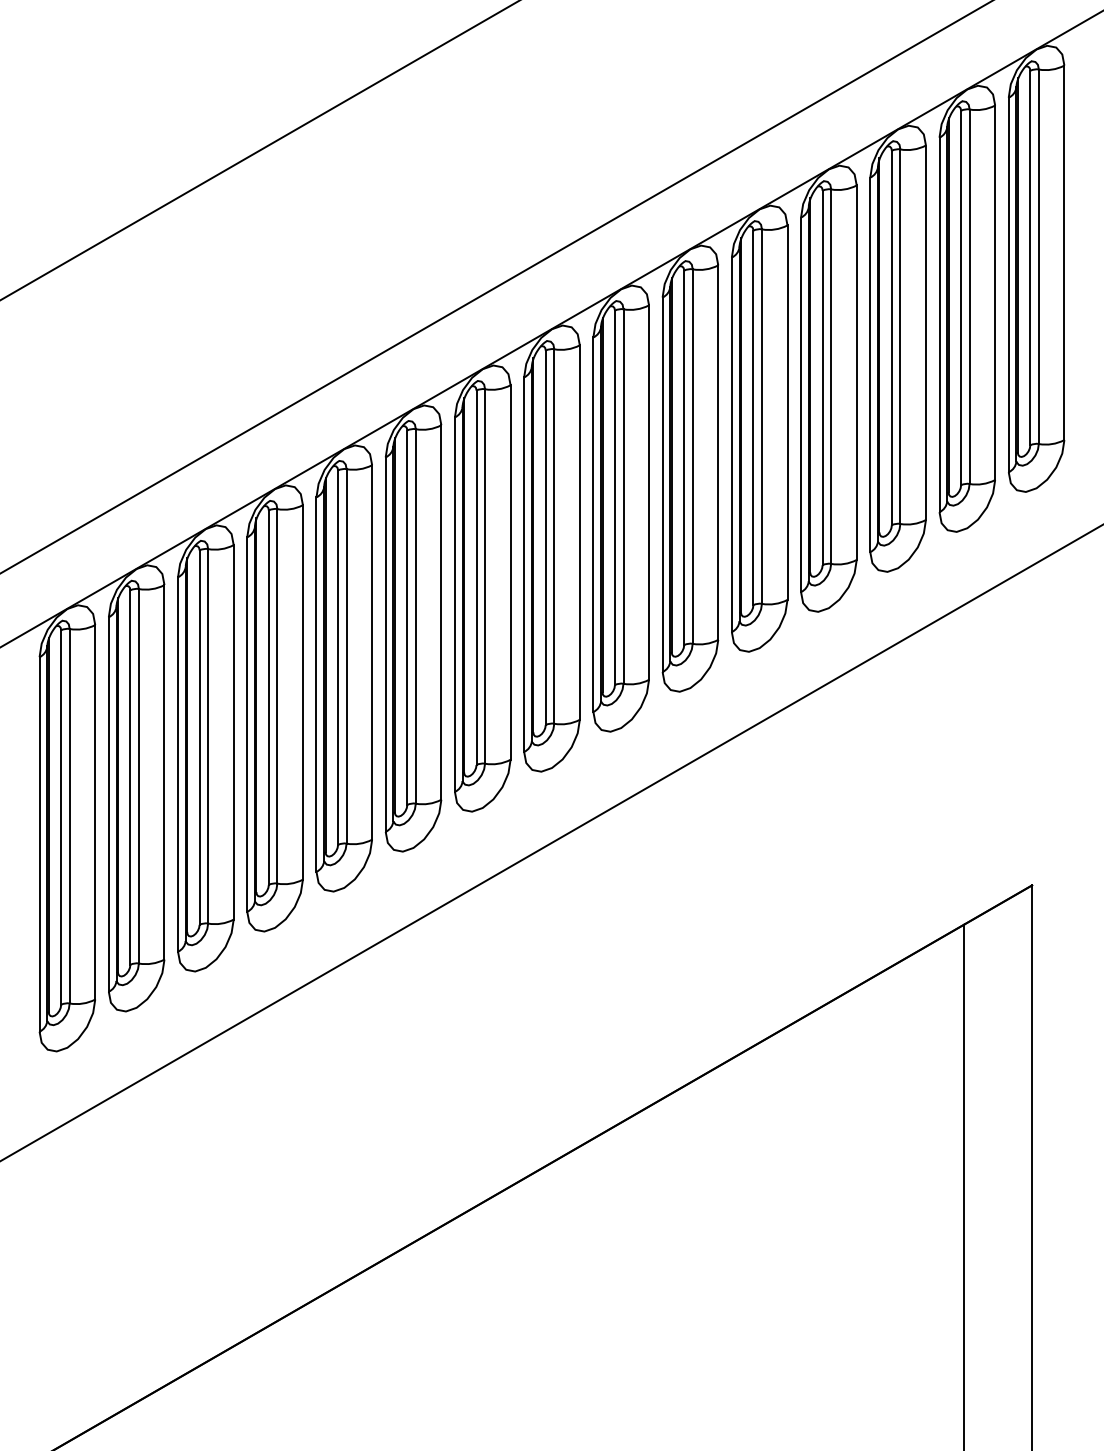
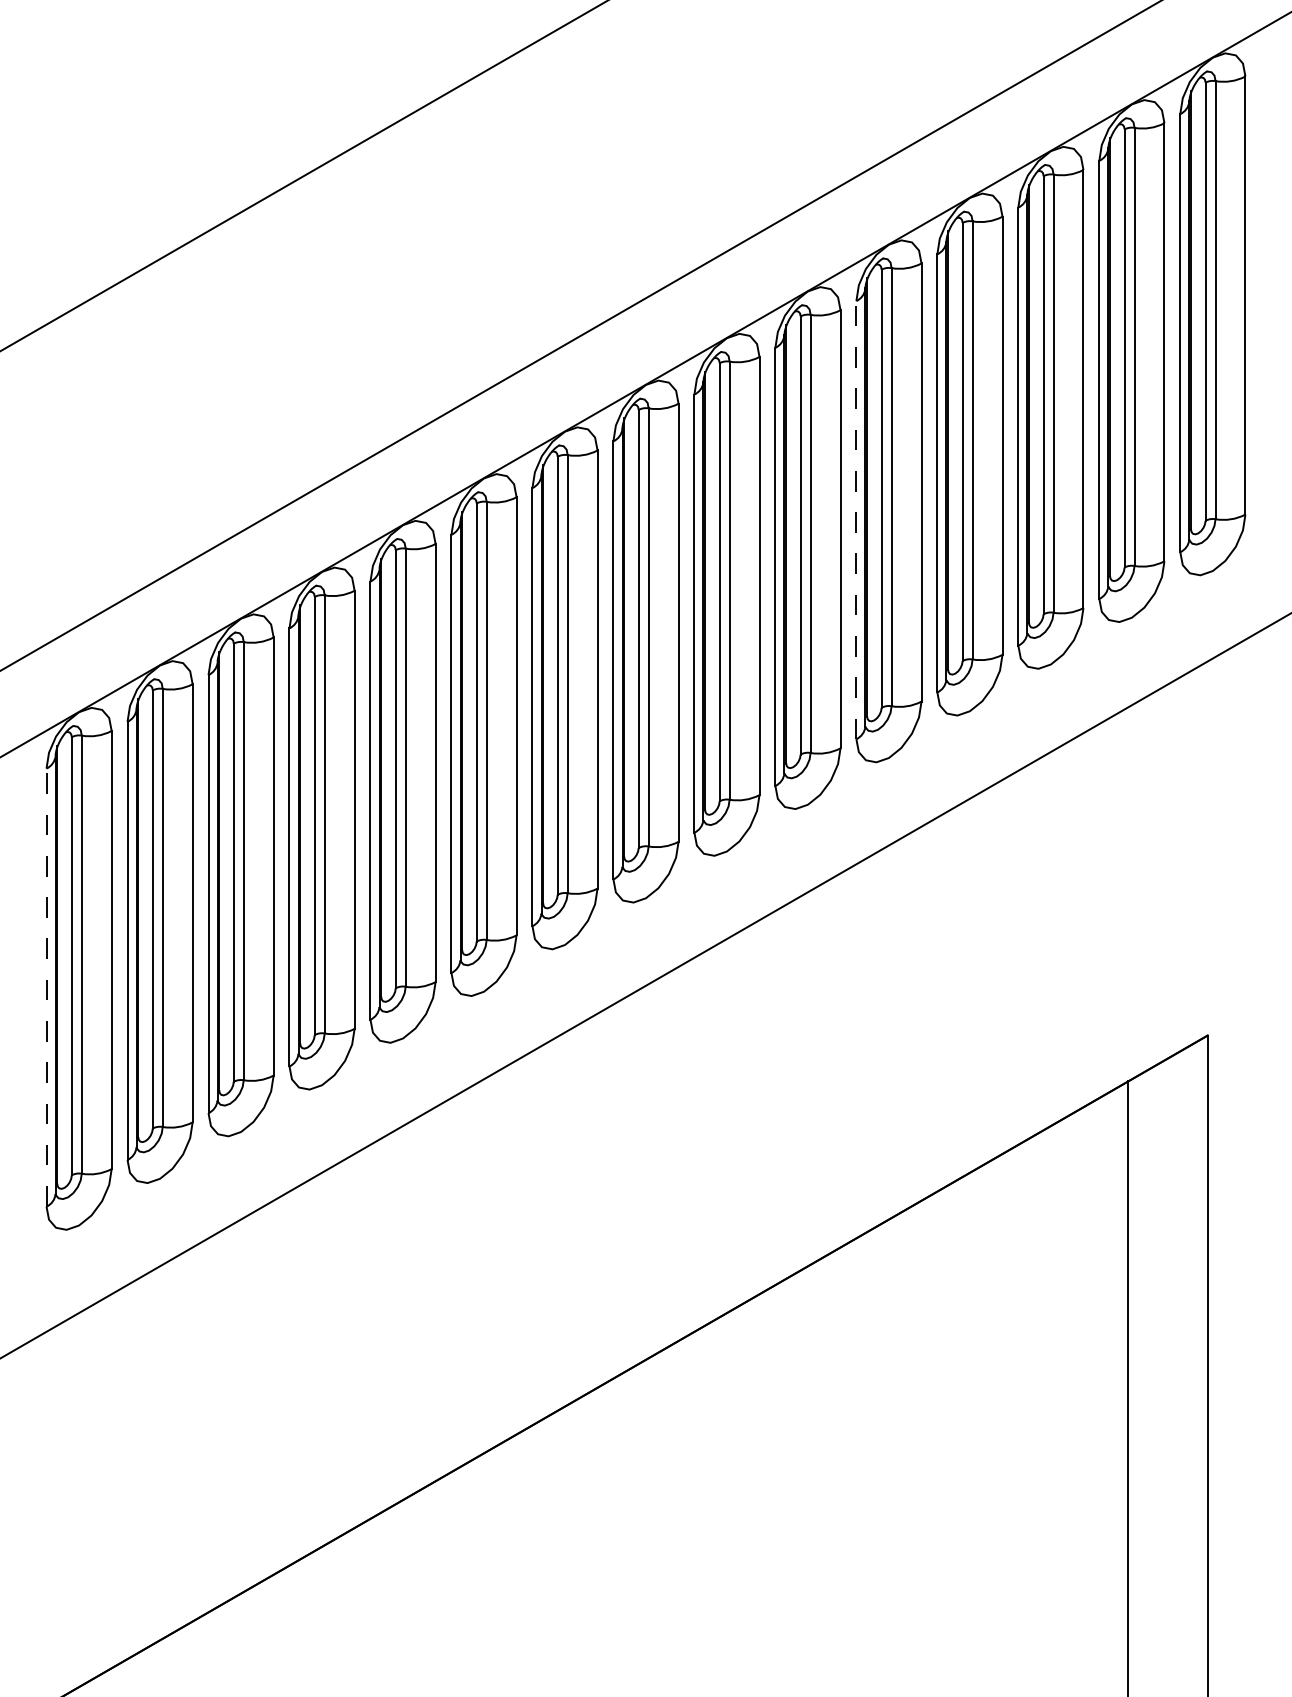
line: (731, 444) -> (856, 519), solid -> dashed
line: (39, 844) -> (46, 987), solid -> dashed

